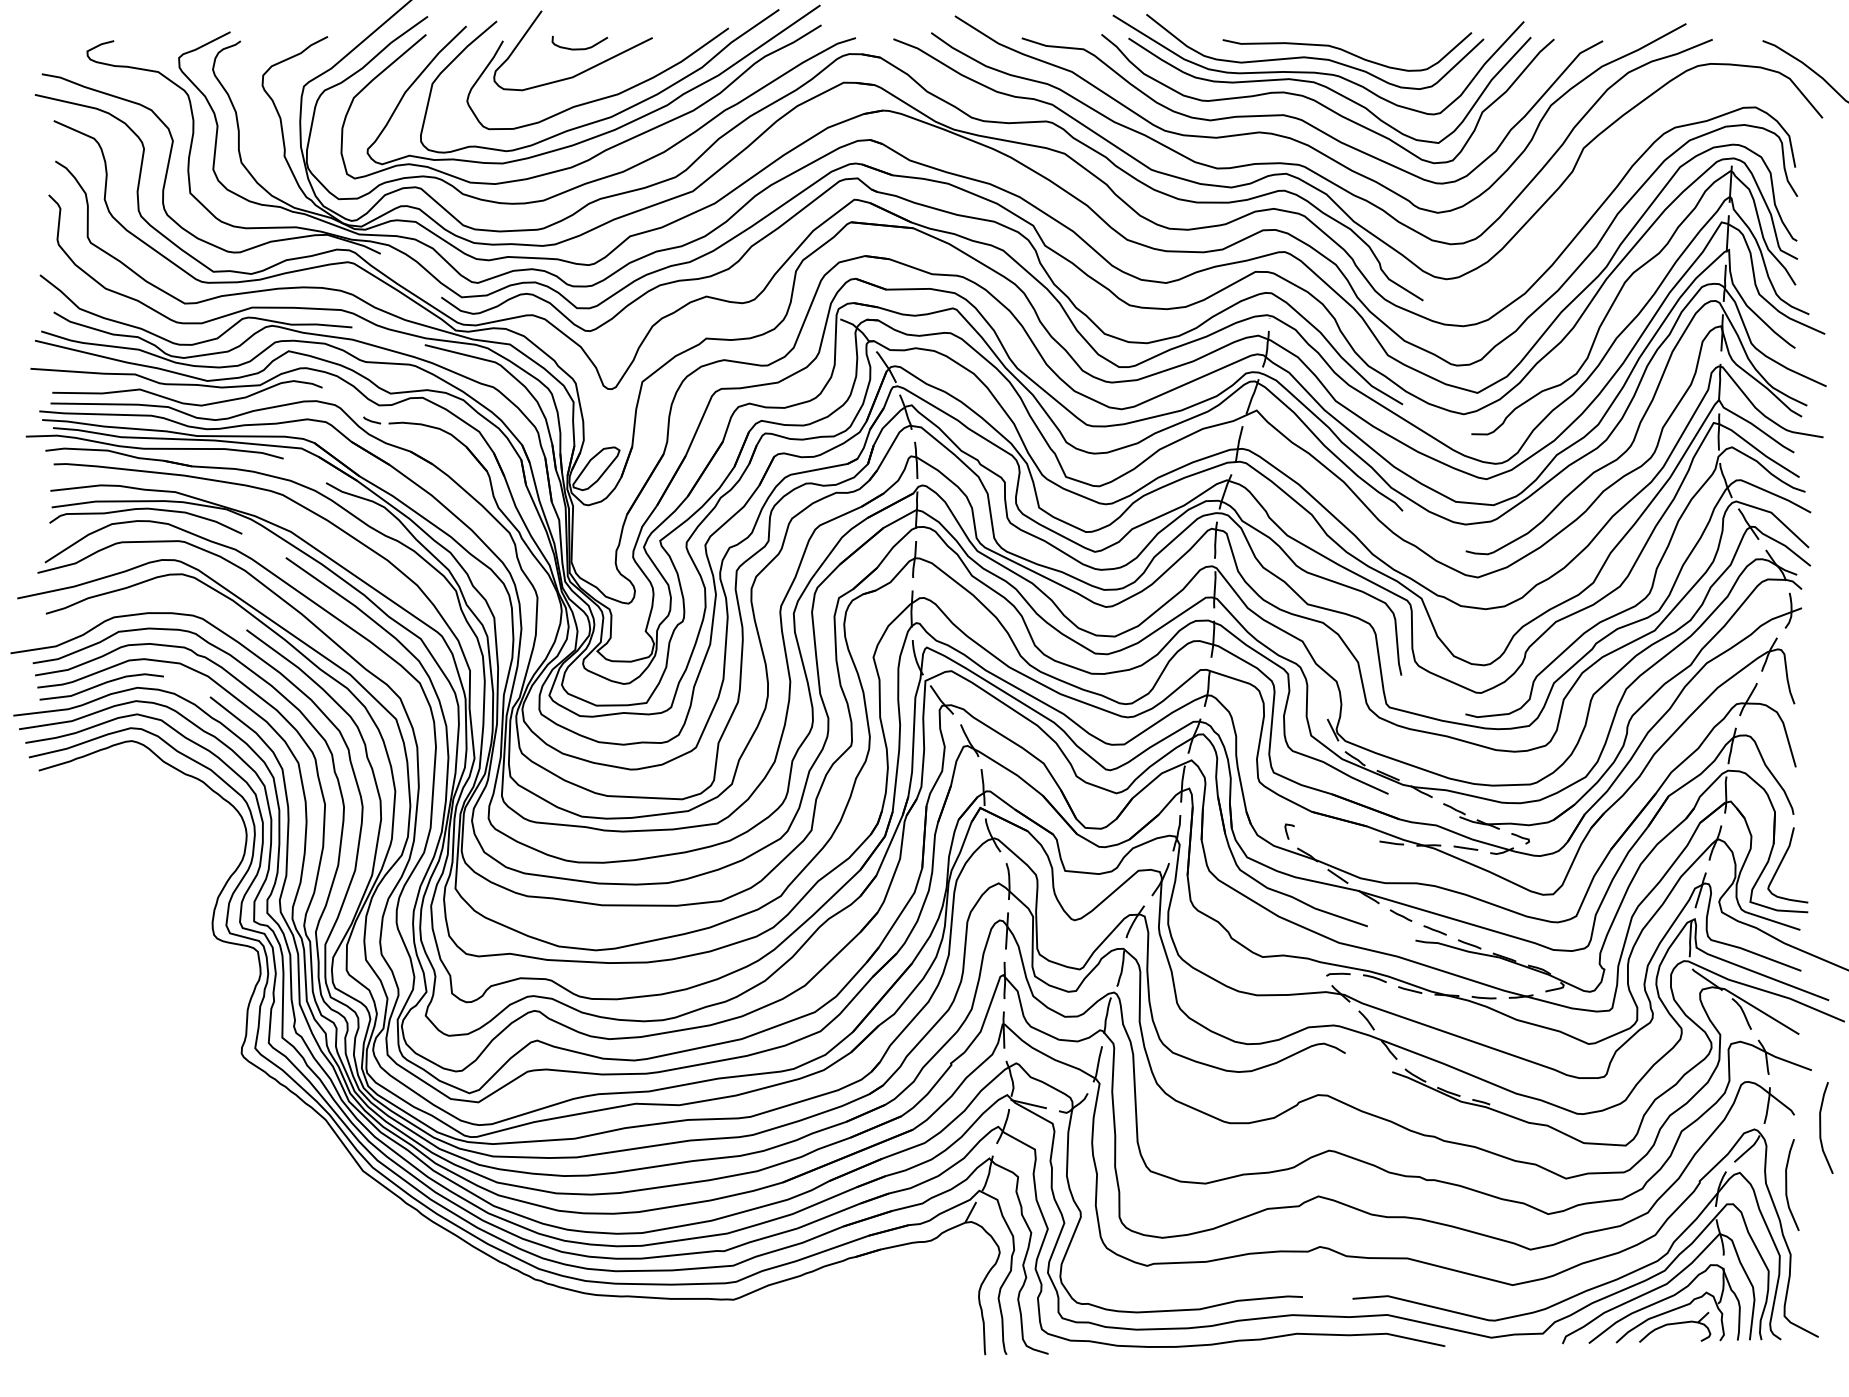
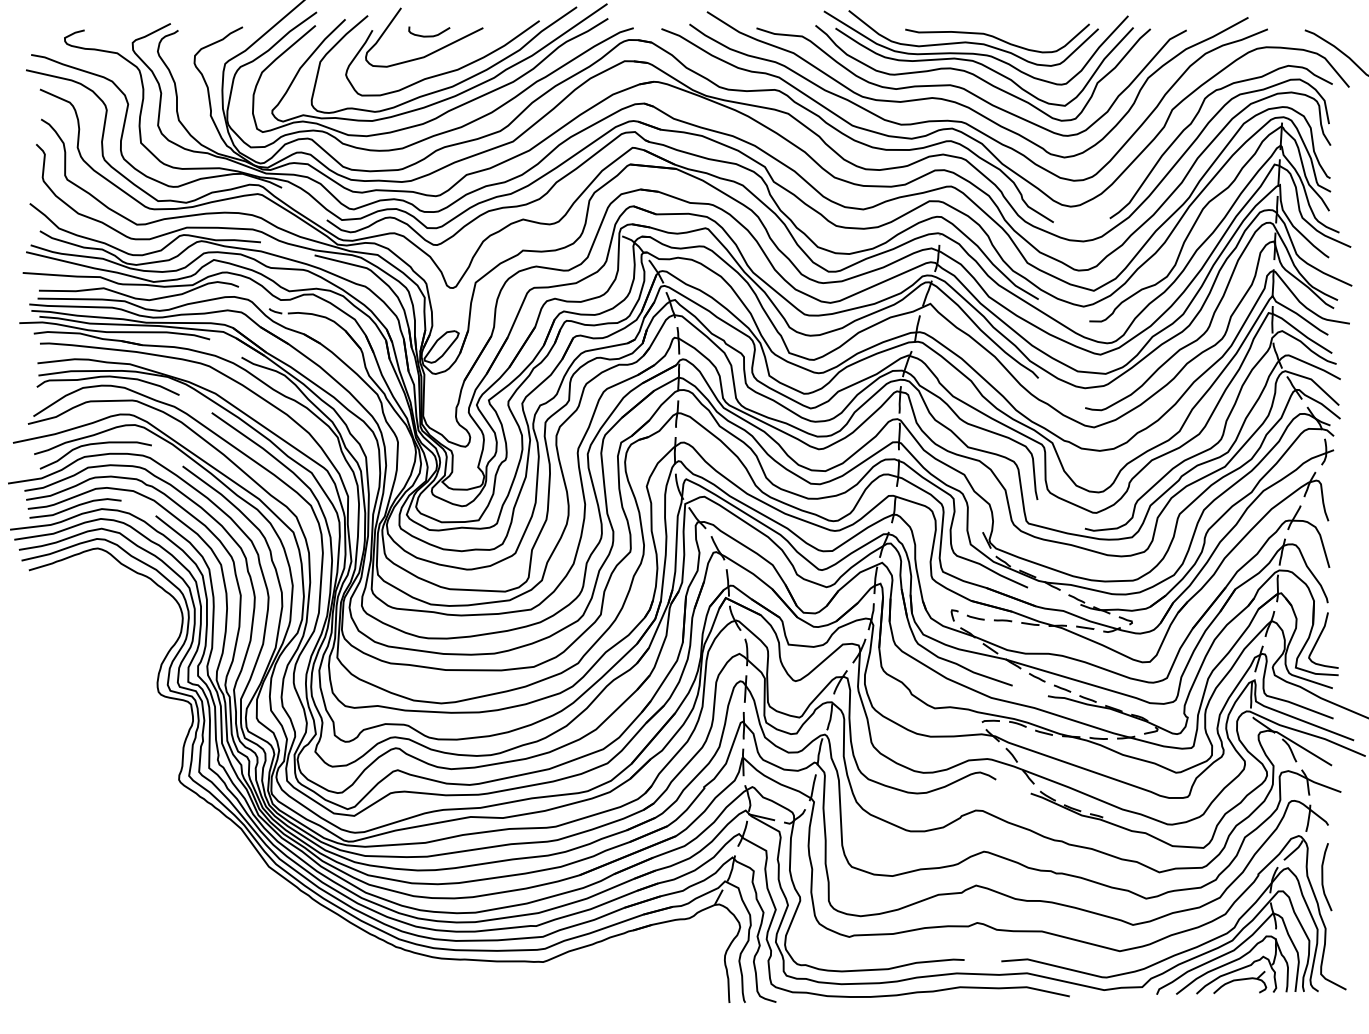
curve: (1610, 166) -> (1192, 123), added
curve: (128, 600) -> (95, 444), added
line: (1317, 834) -> (975, 617), added
line: (1354, 838) -> (1002, 620), added
curve: (1821, 1127) -> (1348, 834), removed

